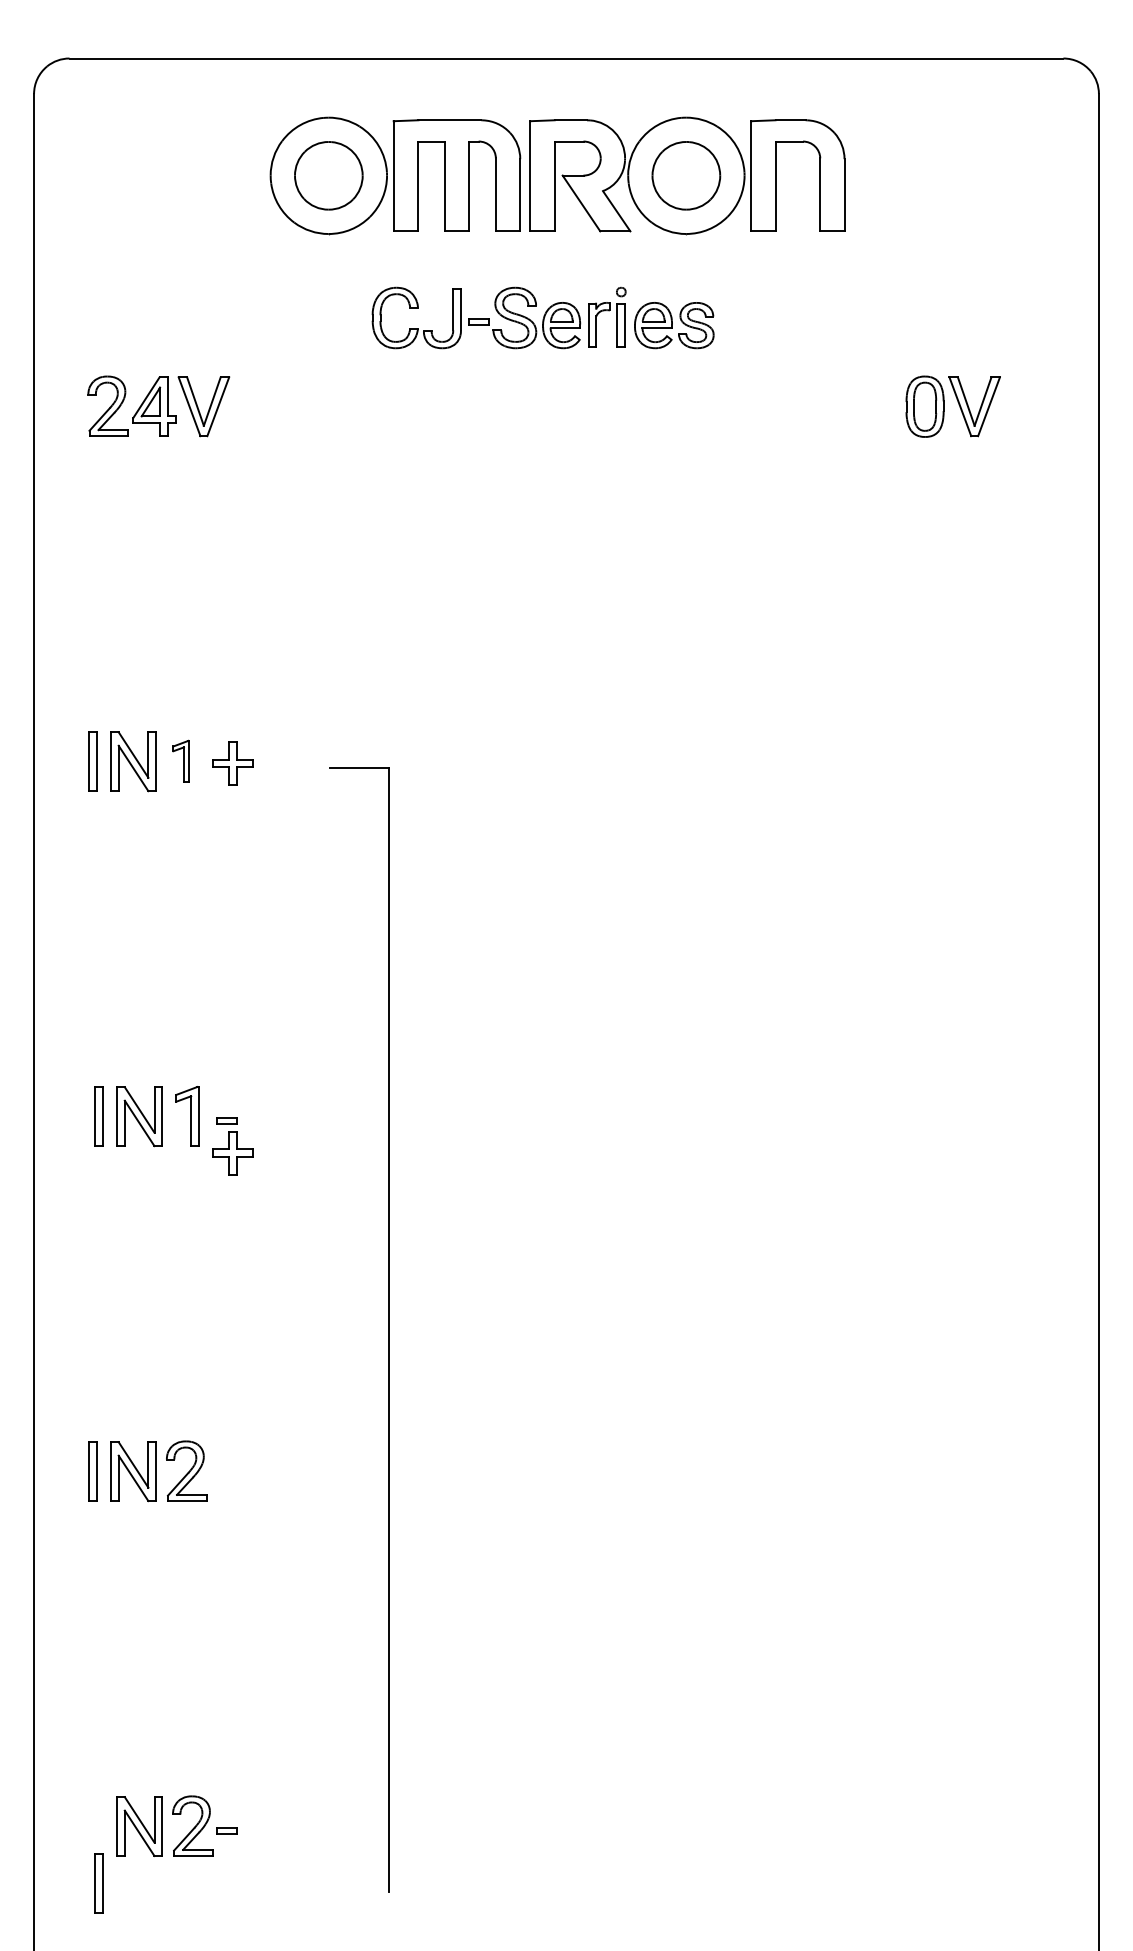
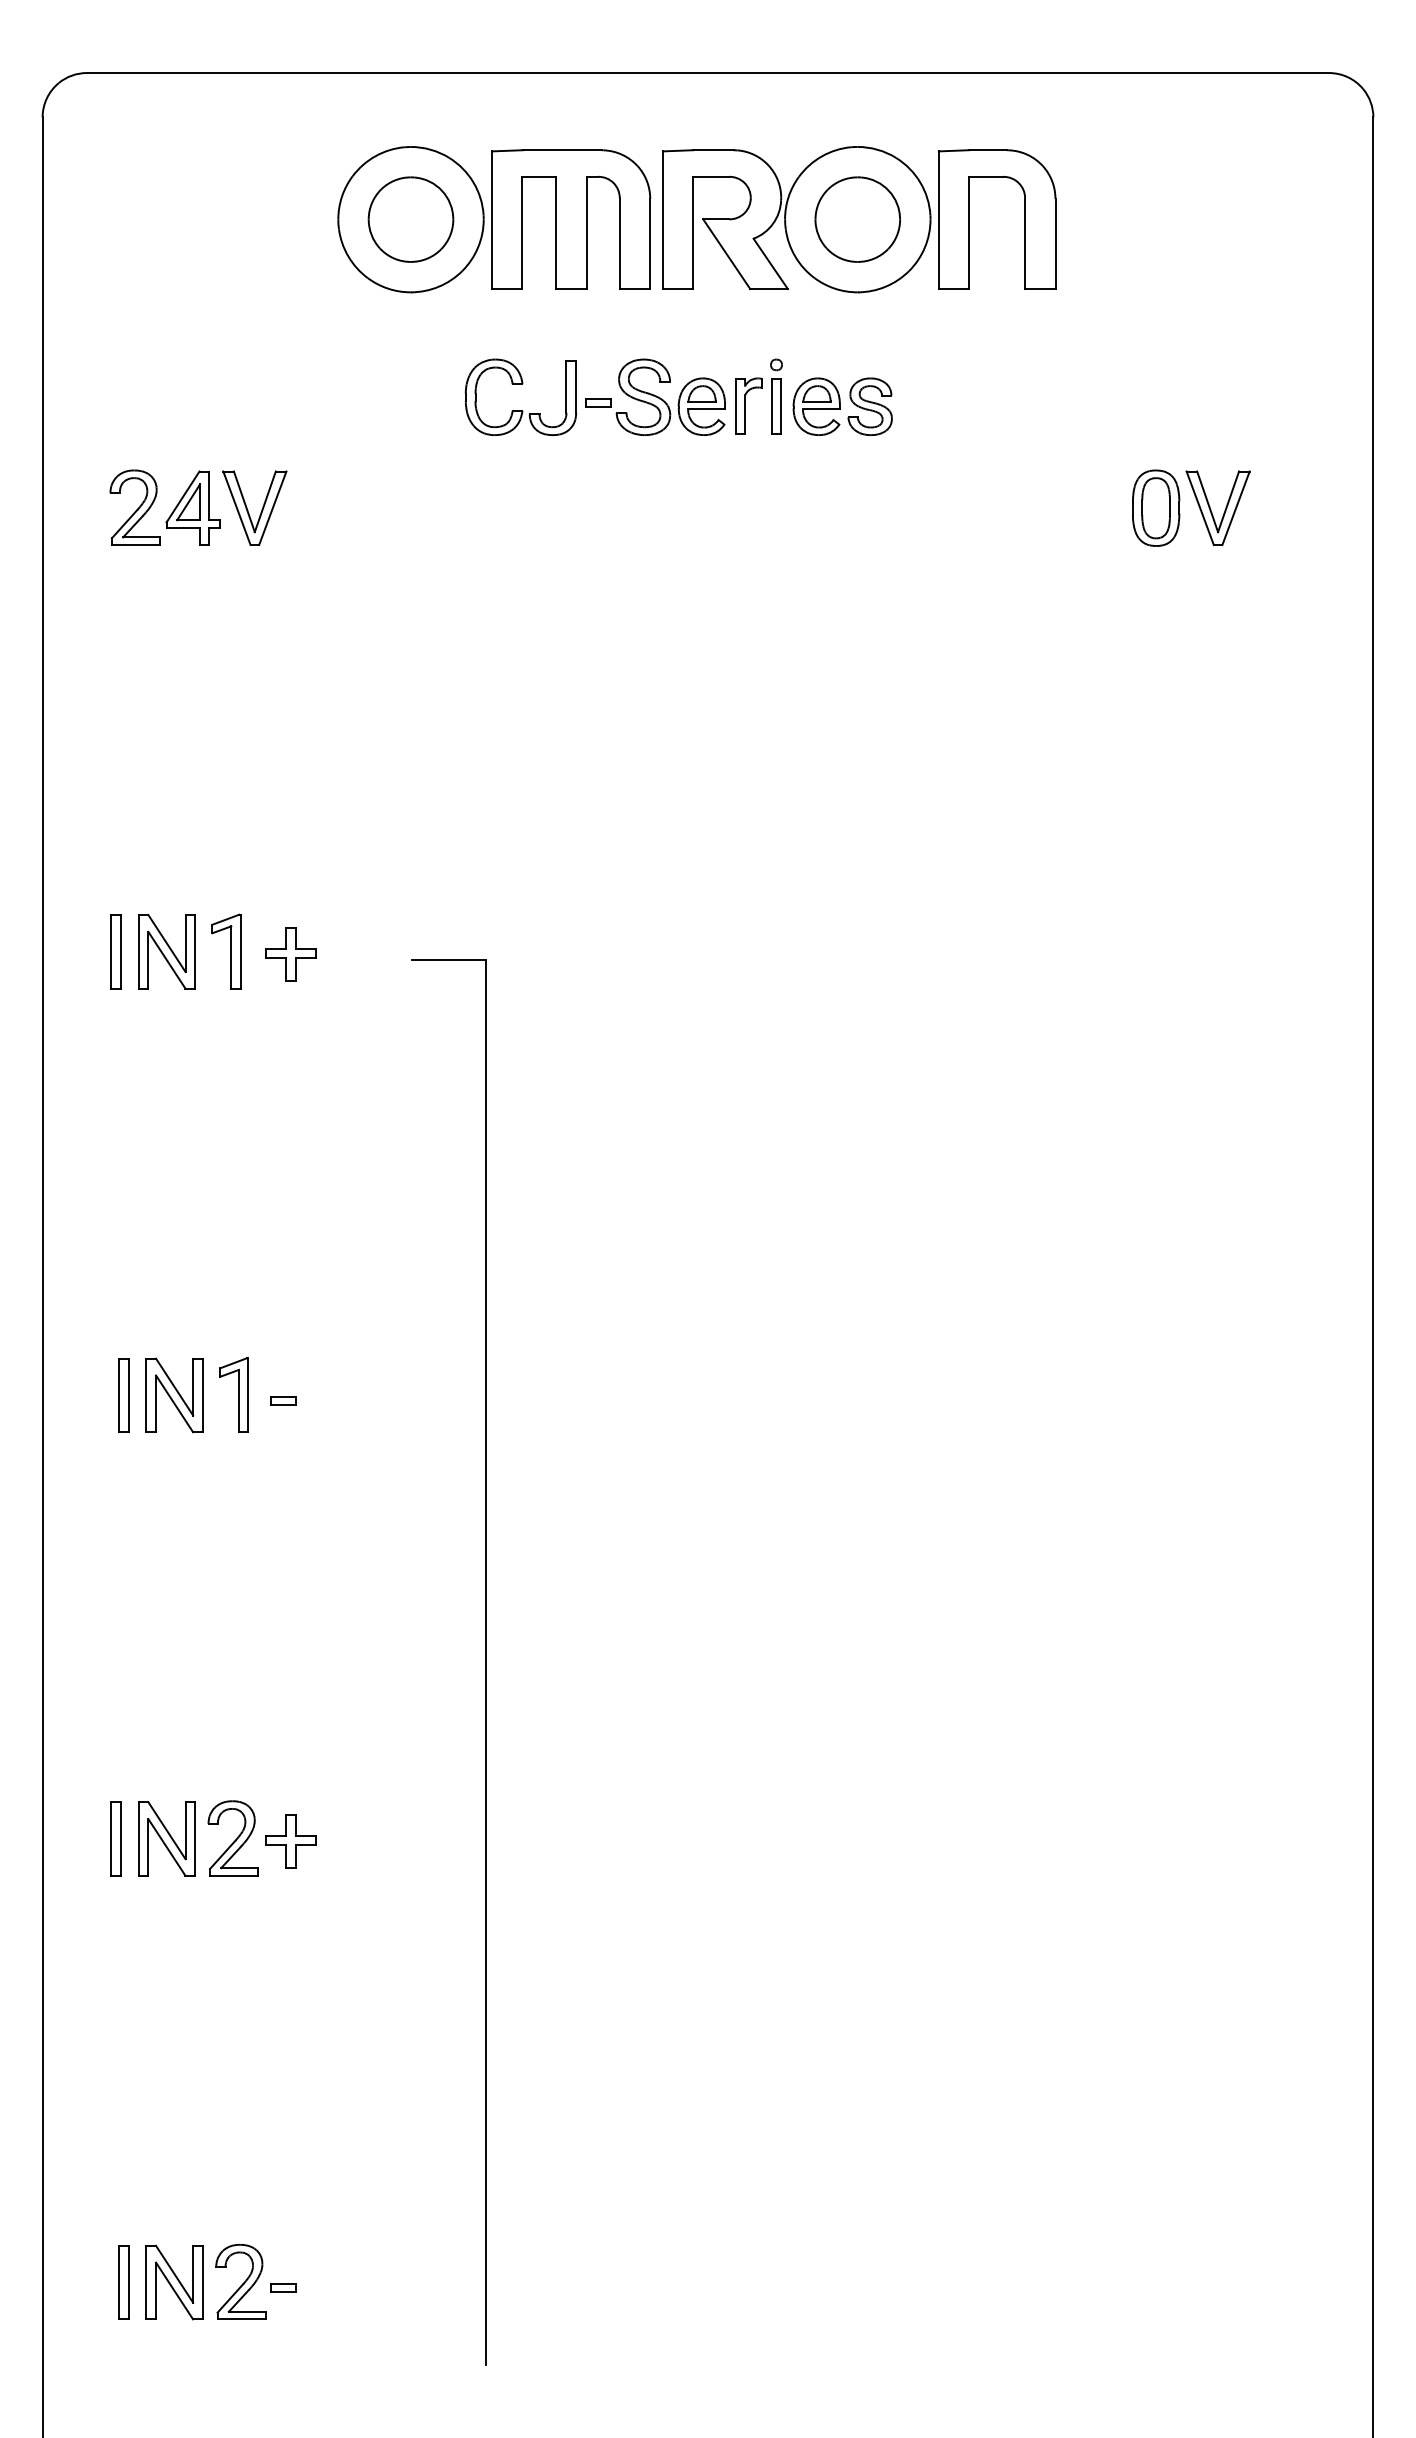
part: (181, 761) -> (226, 951), size x1.43
part: (232, 1153) -> (290, 1841), moved
part: (98, 1883) -> (123, 2282), moved

